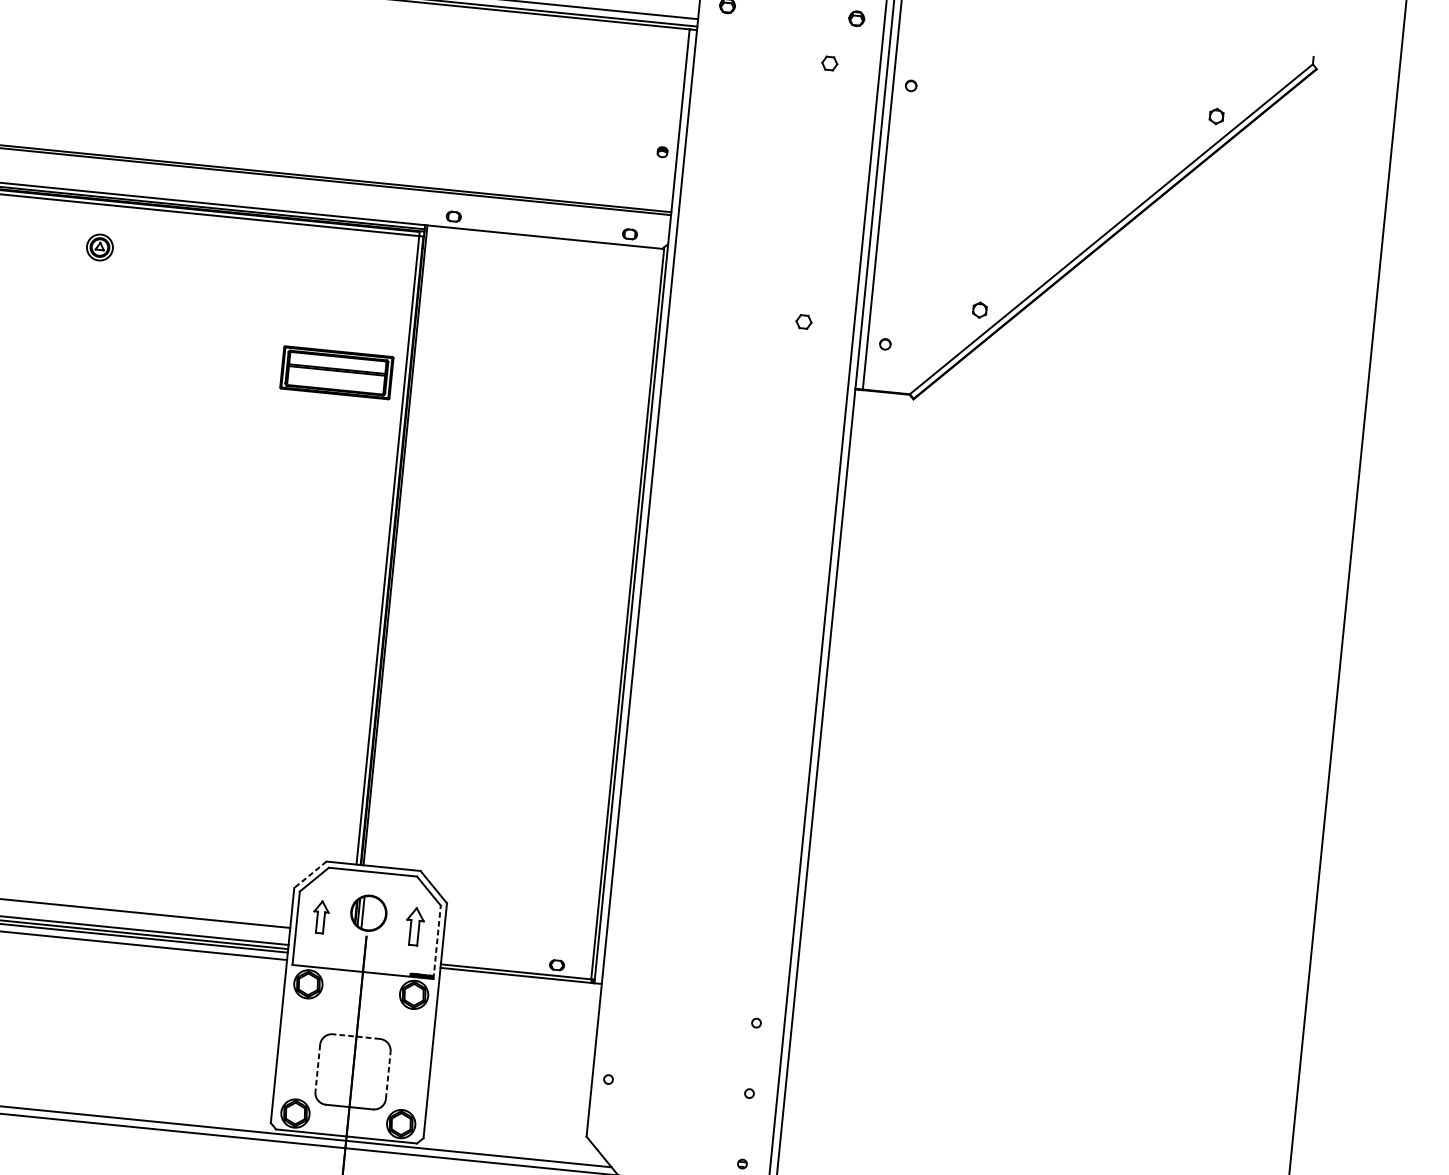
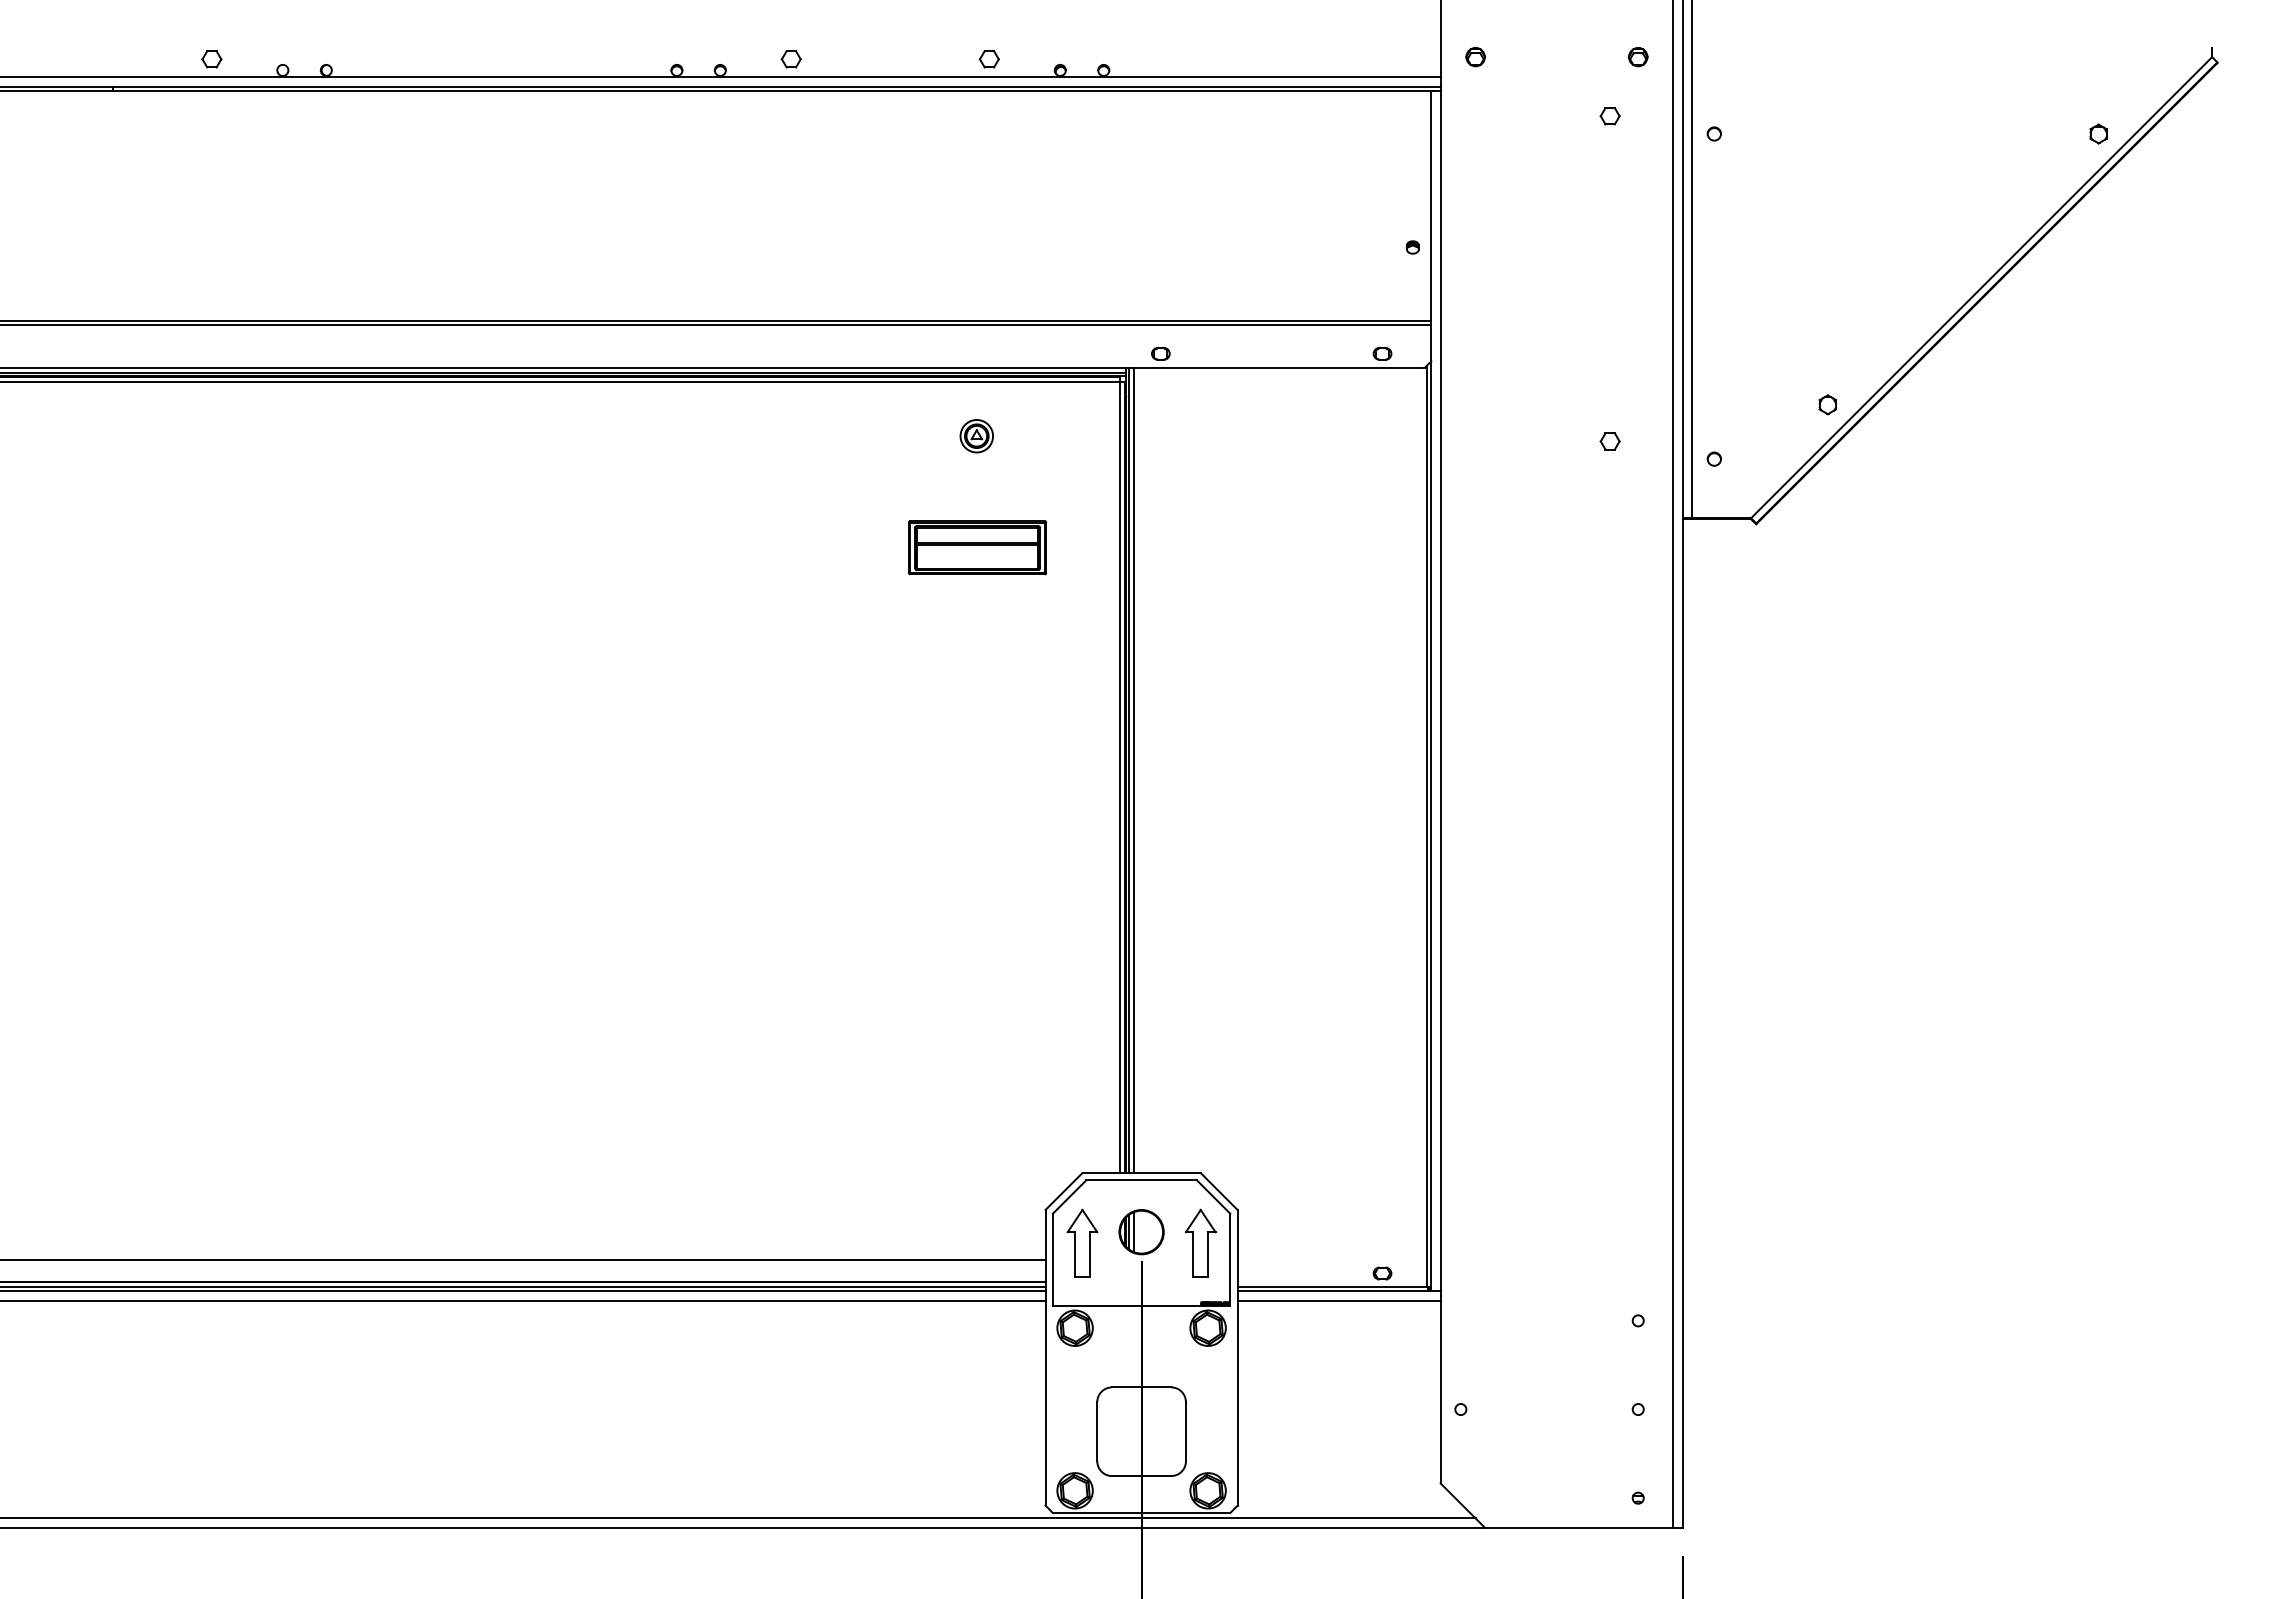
part: (99, 247) -> (976, 436), moved
part: (336, 372) -> (977, 547), moved
line: (399, 545) -> (1134, 770), added
line: (310, 874) -> (1063, 1191), dashed -> solid
part: (321, 916) -> (1082, 1242), size x1.67
part: (414, 926) -> (1200, 1242), size x1.43
line: (437, 942) -> (1230, 1259), dashed -> solid
line: (519, 983) -> (1338, 1300), added
line: (356, 1036) -> (1141, 1387), dashed -> solid
line: (318, 1068) -> (1097, 1431), dashed -> solid
line: (387, 1075) -> (1185, 1431), dashed -> solid

